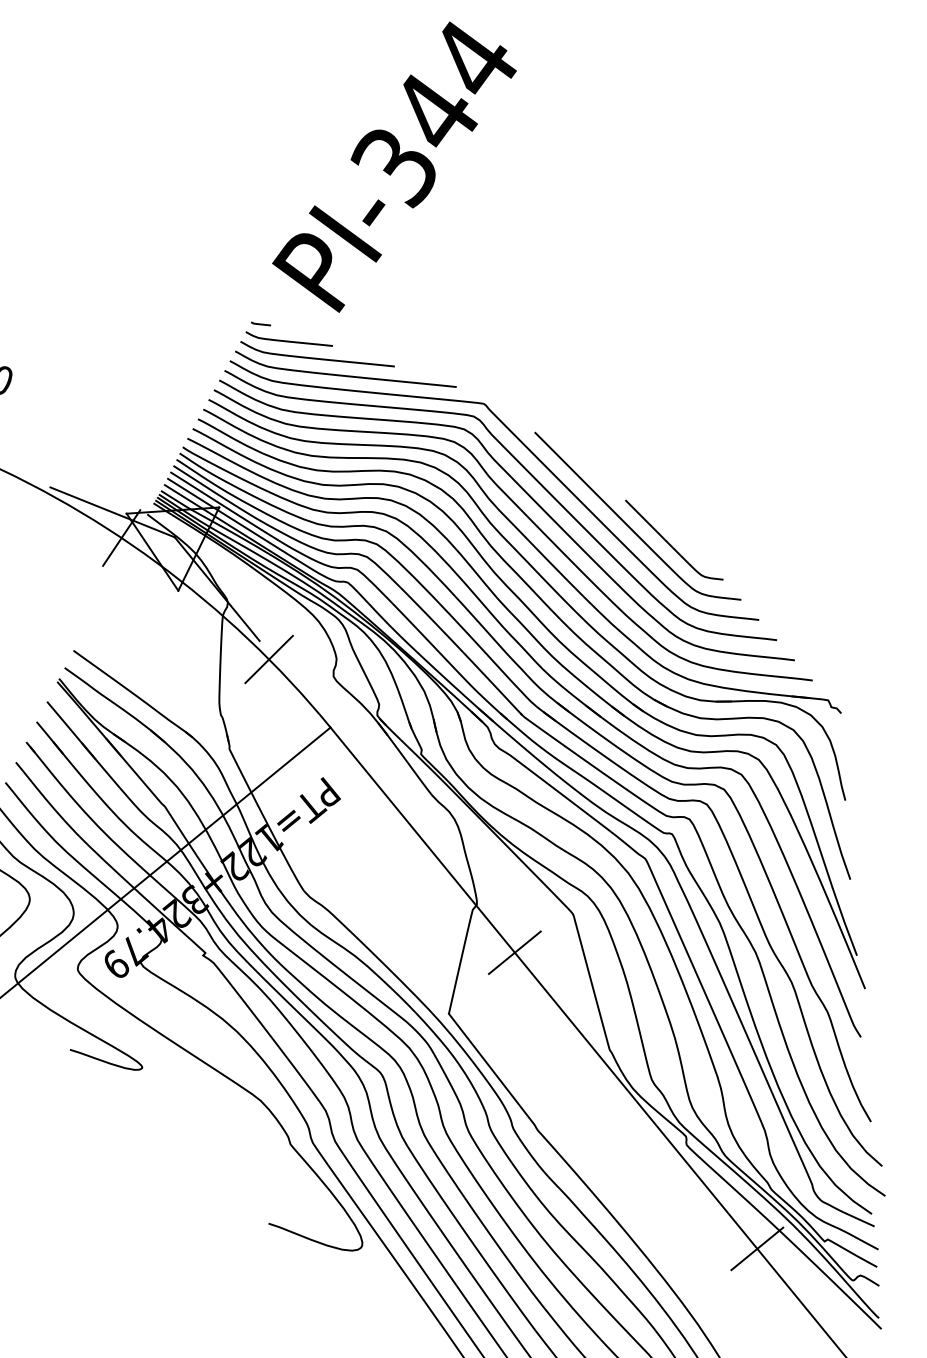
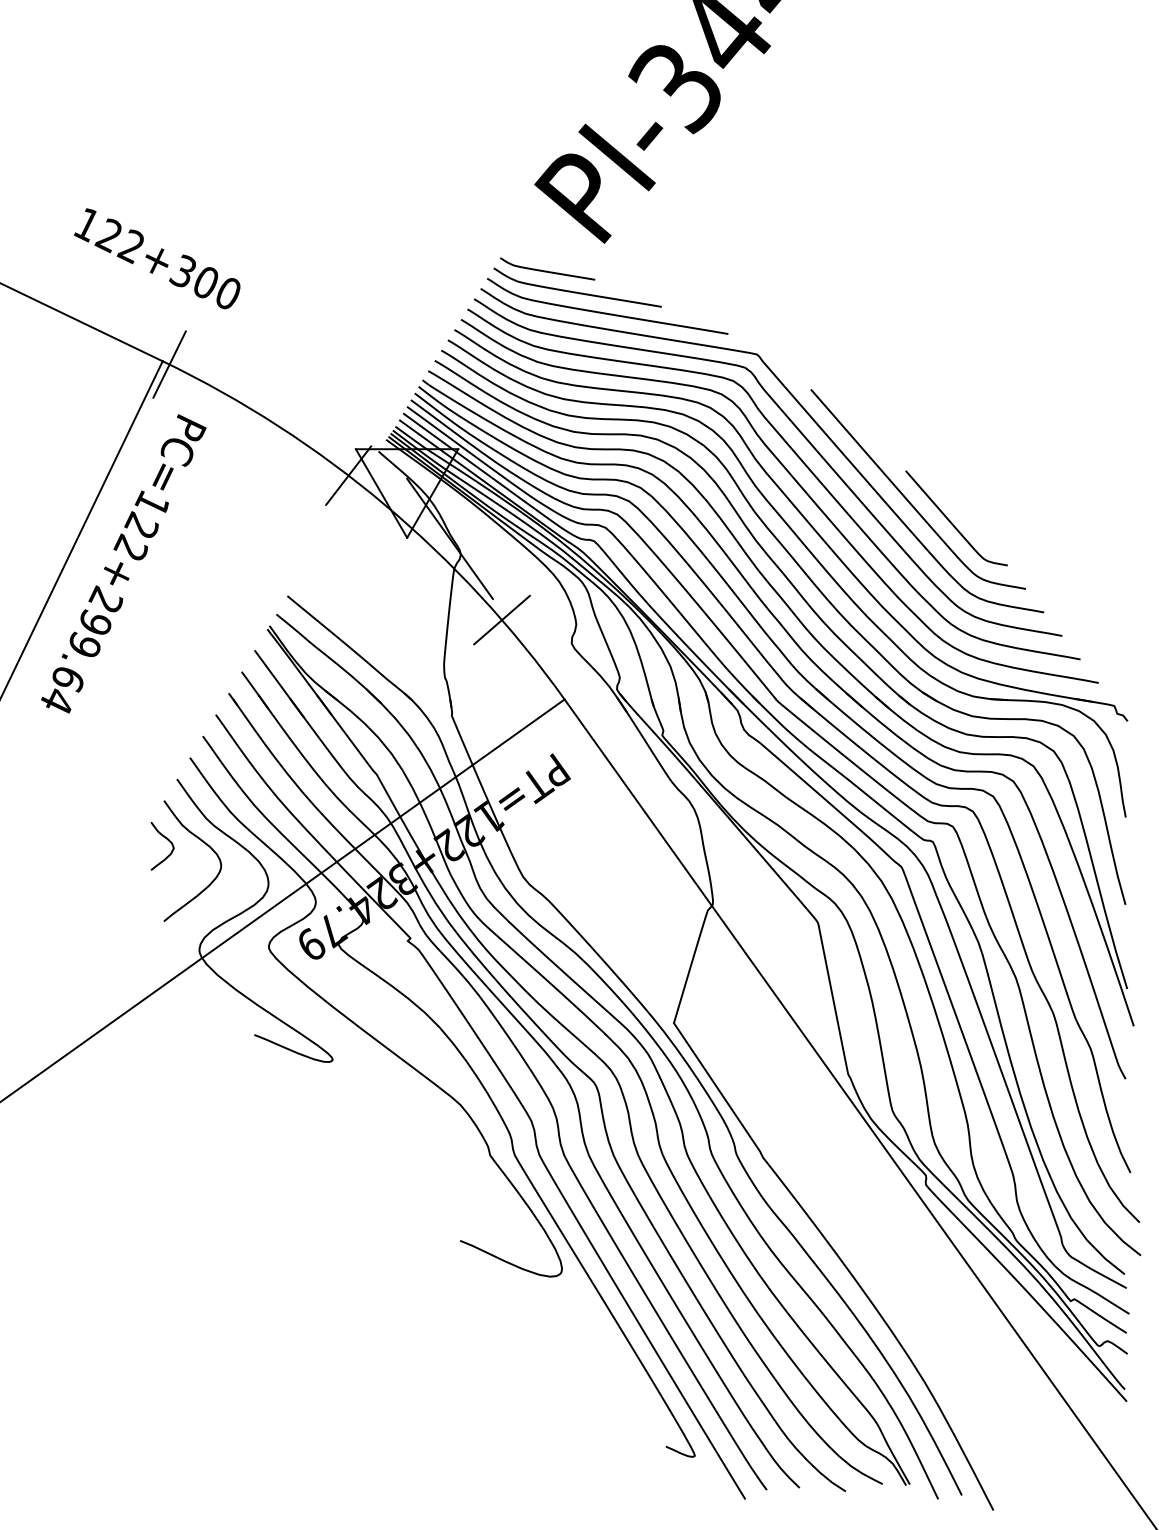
line: (260, 324) -> (517, 250), removed
line: (112, 512) -> (340, 446), removed
line: (514, 952) -> (750, 960), removed
line: (757, 1248) -> (996, 1303), removed

